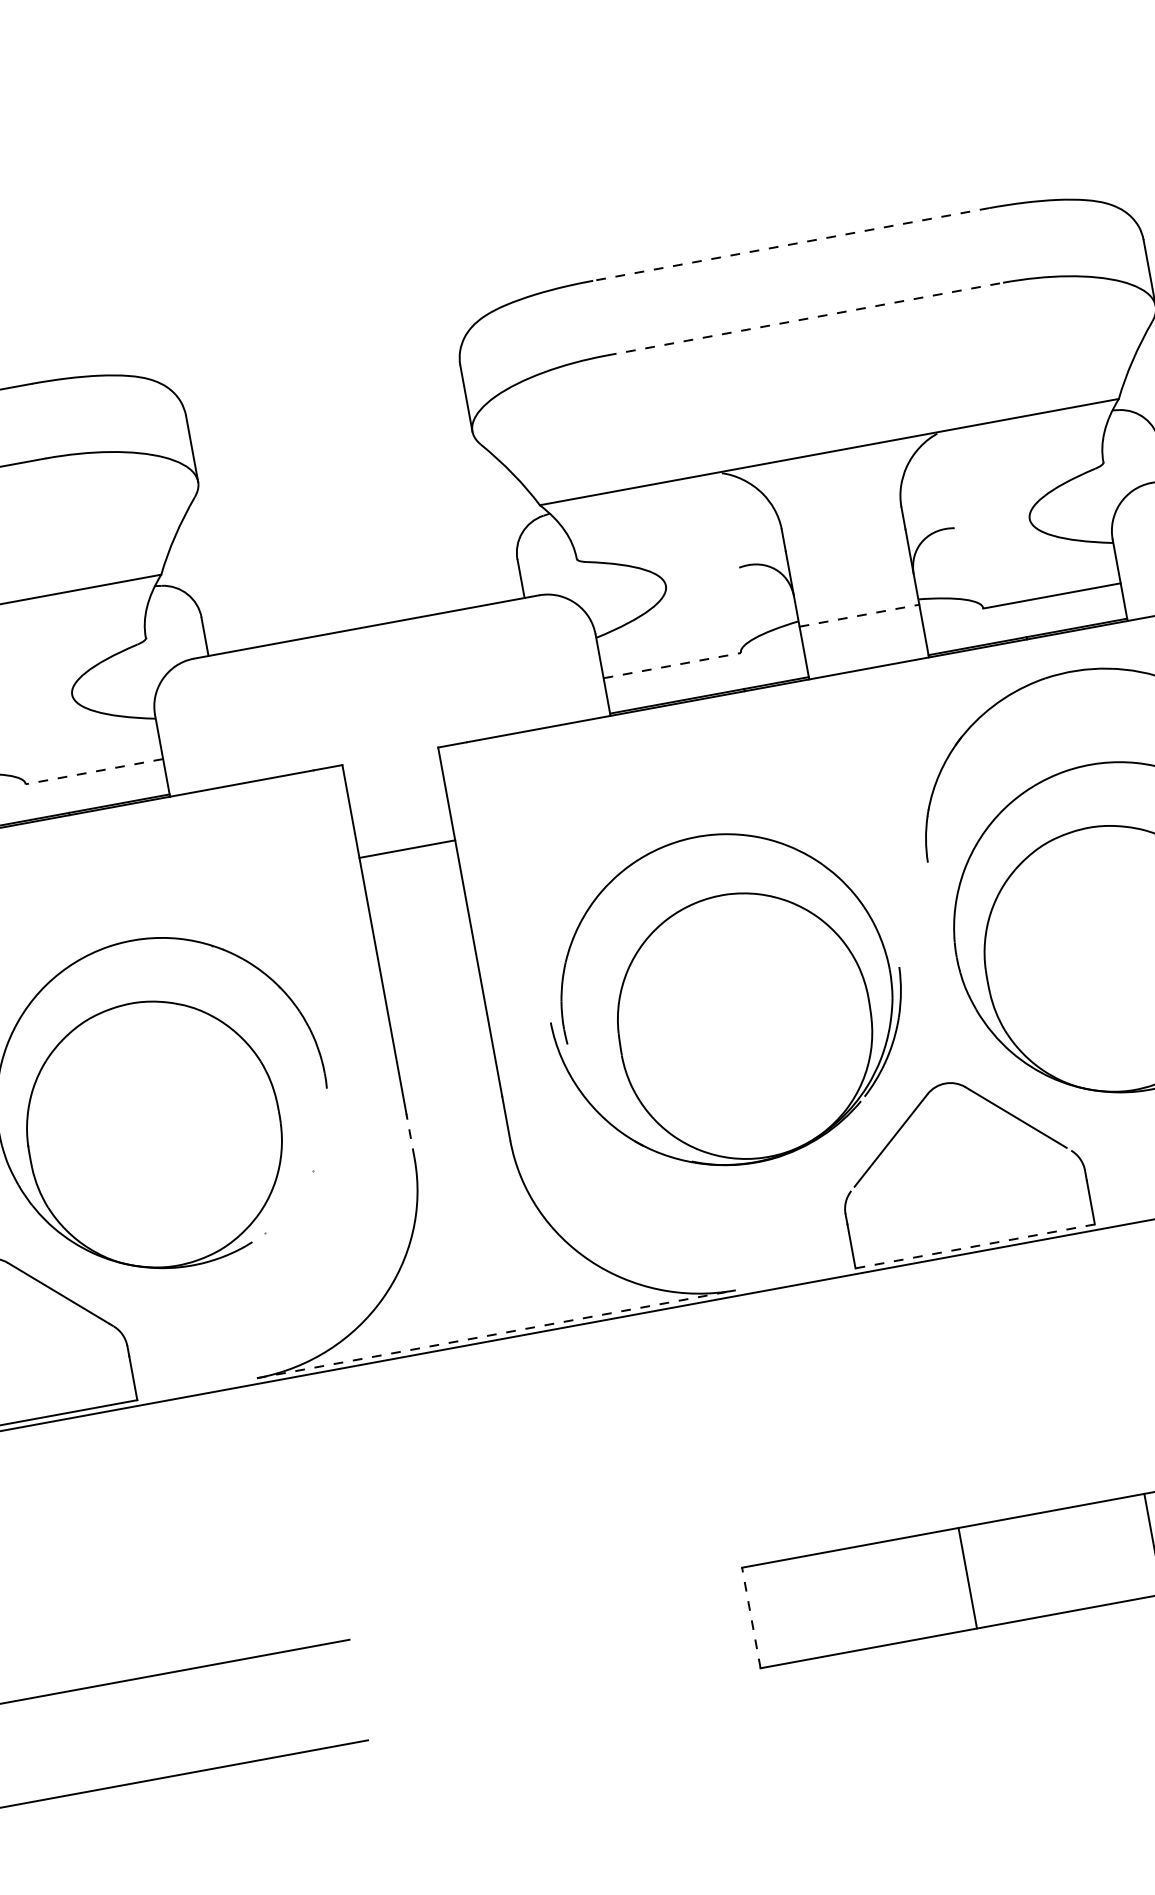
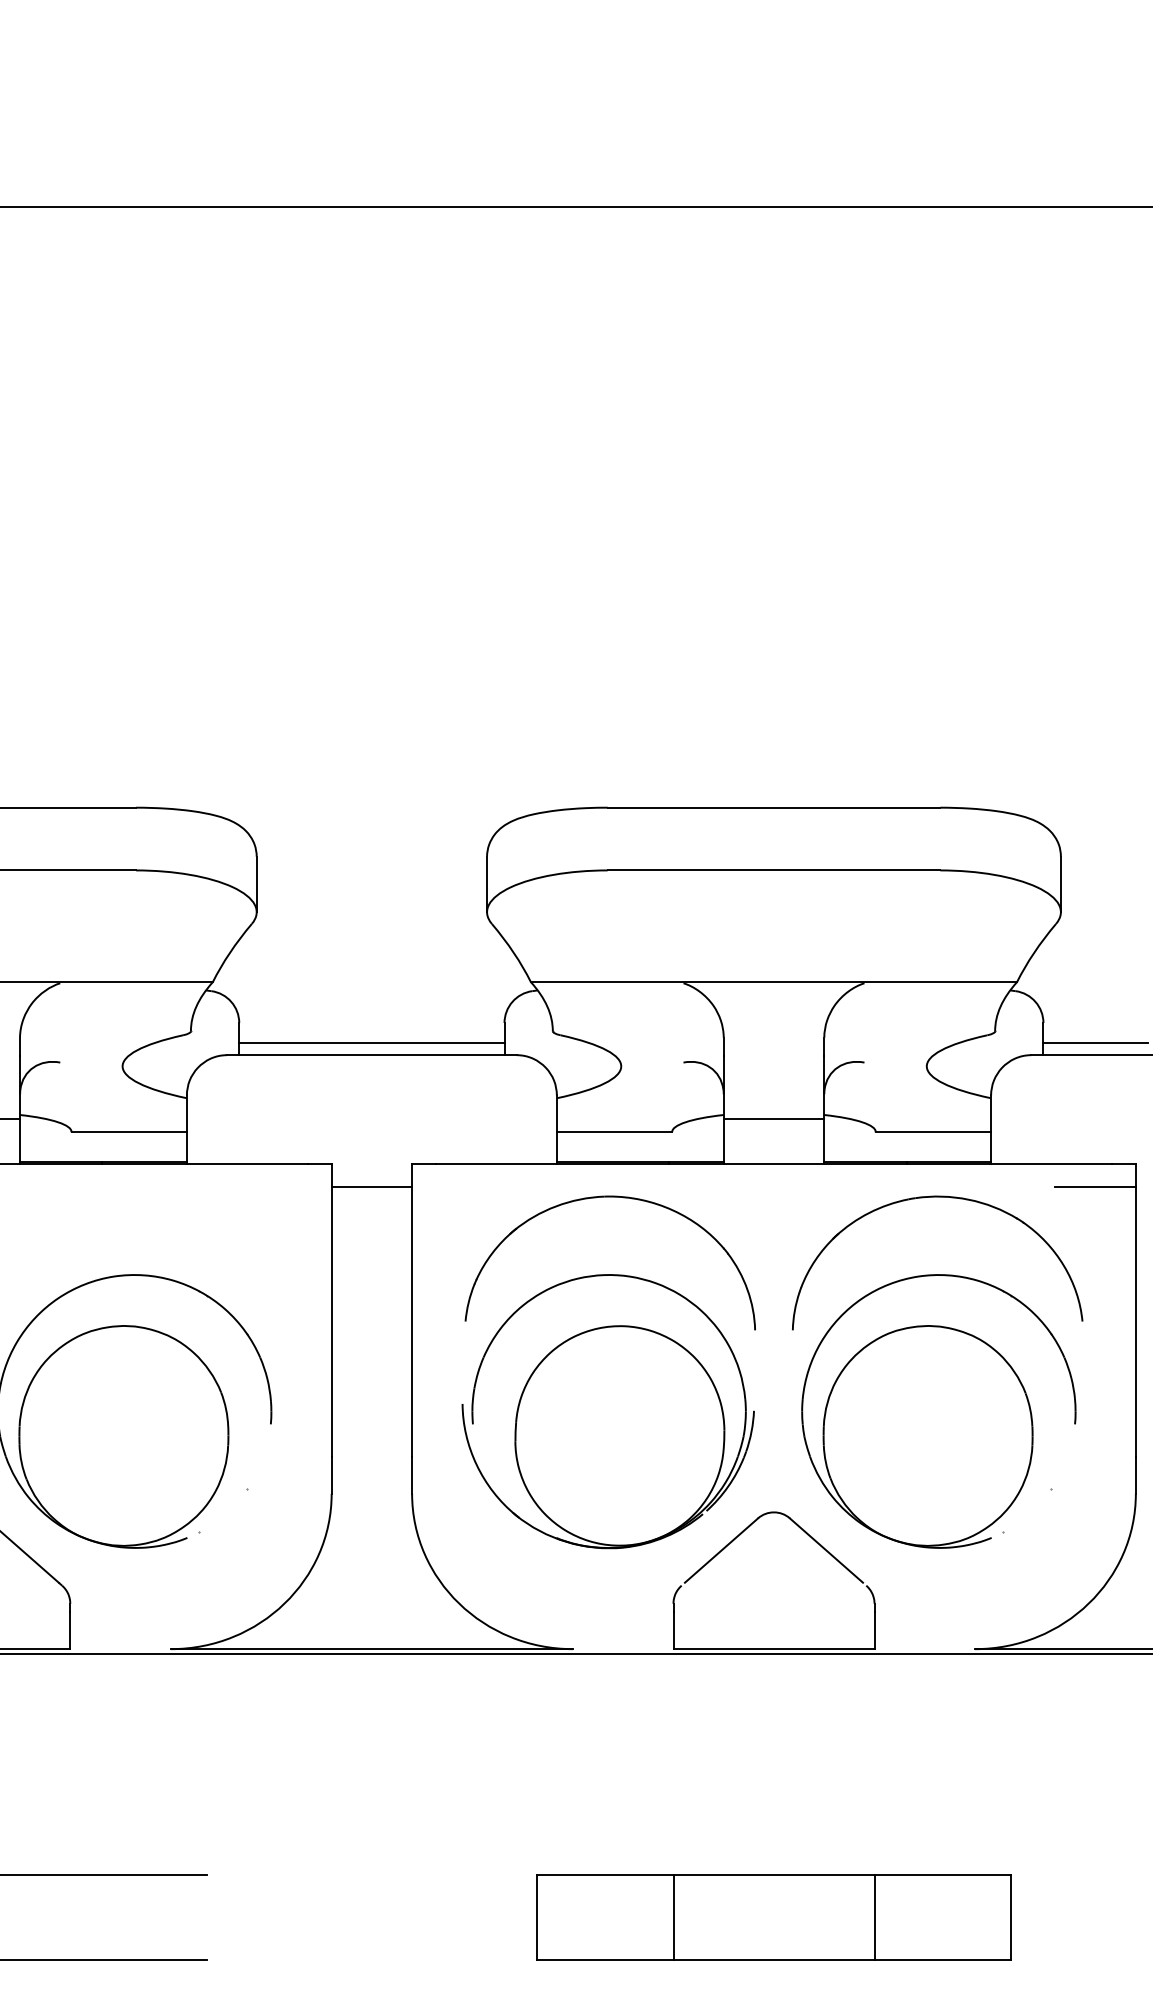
line: (790, 244) -> (773, 807), dashed -> solid
line: (805, 319) -> (774, 870), dashed -> solid
line: (363, 613) -> (371, 1043), added
line: (860, 615) -> (774, 1119), dashed -> solid
line: (672, 666) -> (614, 1132), dashed -> solid
part: (680, 744) -> (609, 1197), added
line: (94, 772) -> (129, 1132), dashed -> solid
line: (406, 848) -> (371, 1186), moved
line: (410, 1135) -> (331, 1474), dashed -> solid
line: (975, 1246) -> (774, 1649), dashed -> solid
line: (497, 1334) -> (372, 1649), dashed -> solid
line: (967, 1578) -> (673, 1917), moved
line: (751, 1617) -> (536, 1917), dashed -> solid

